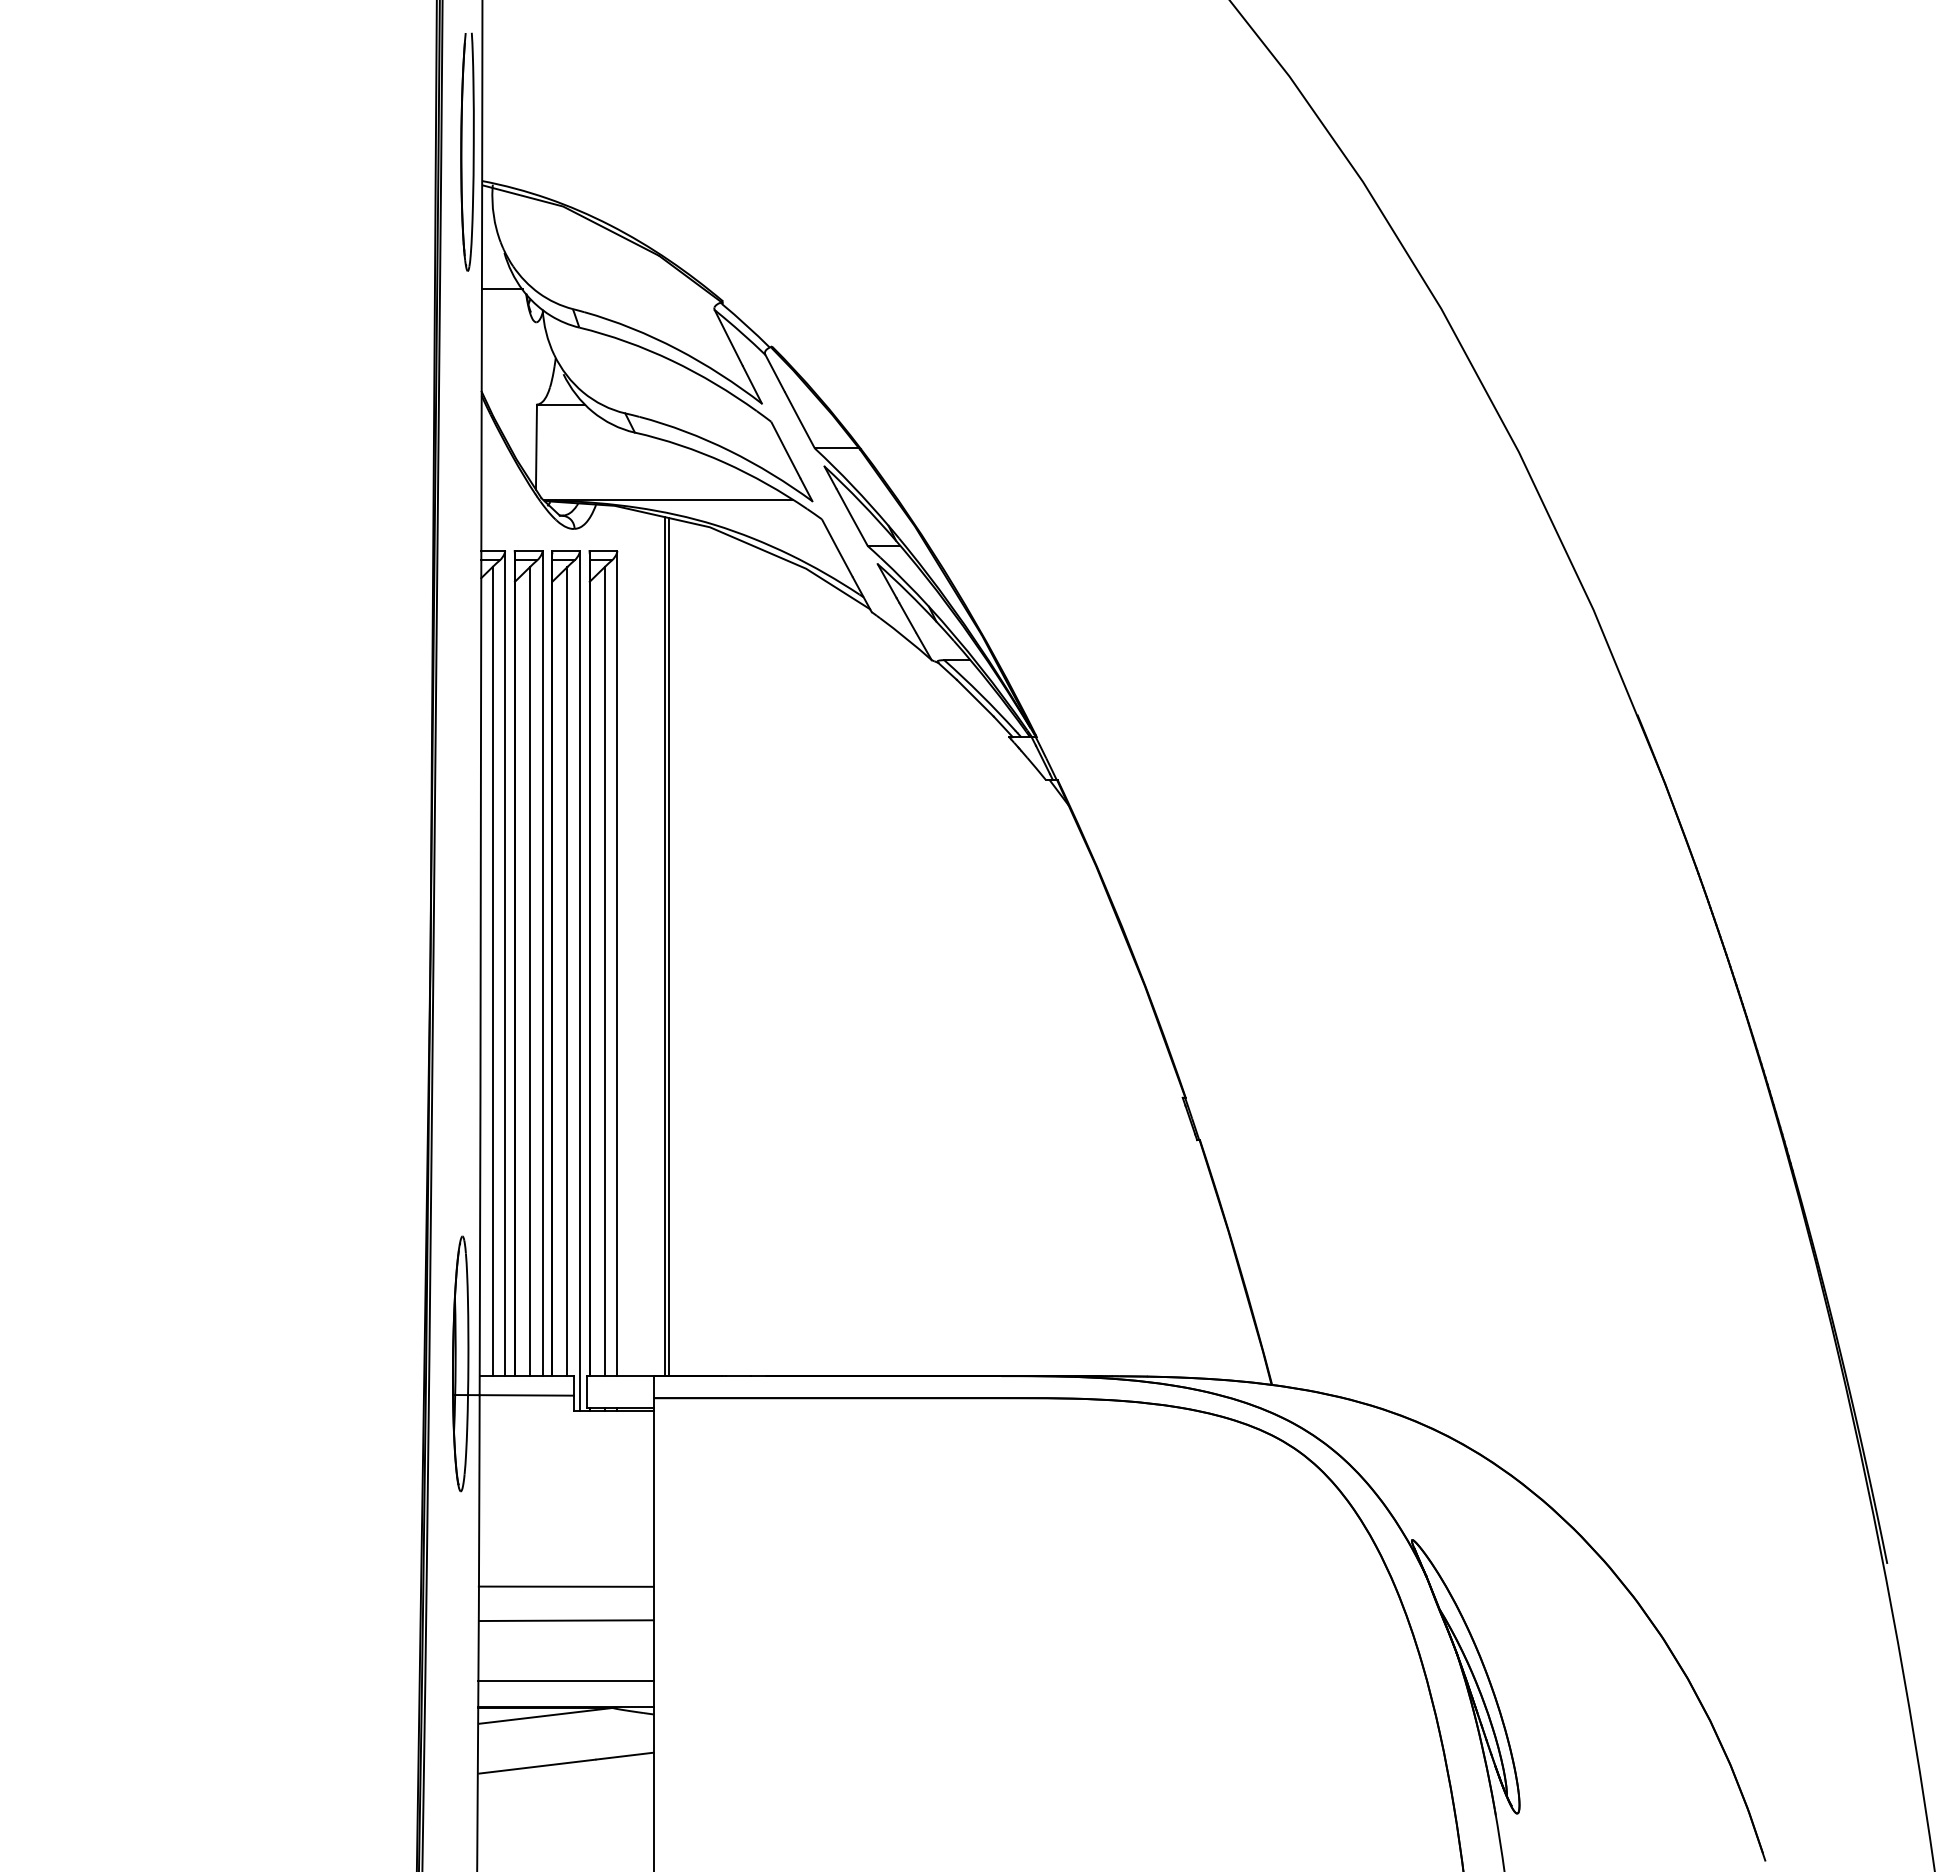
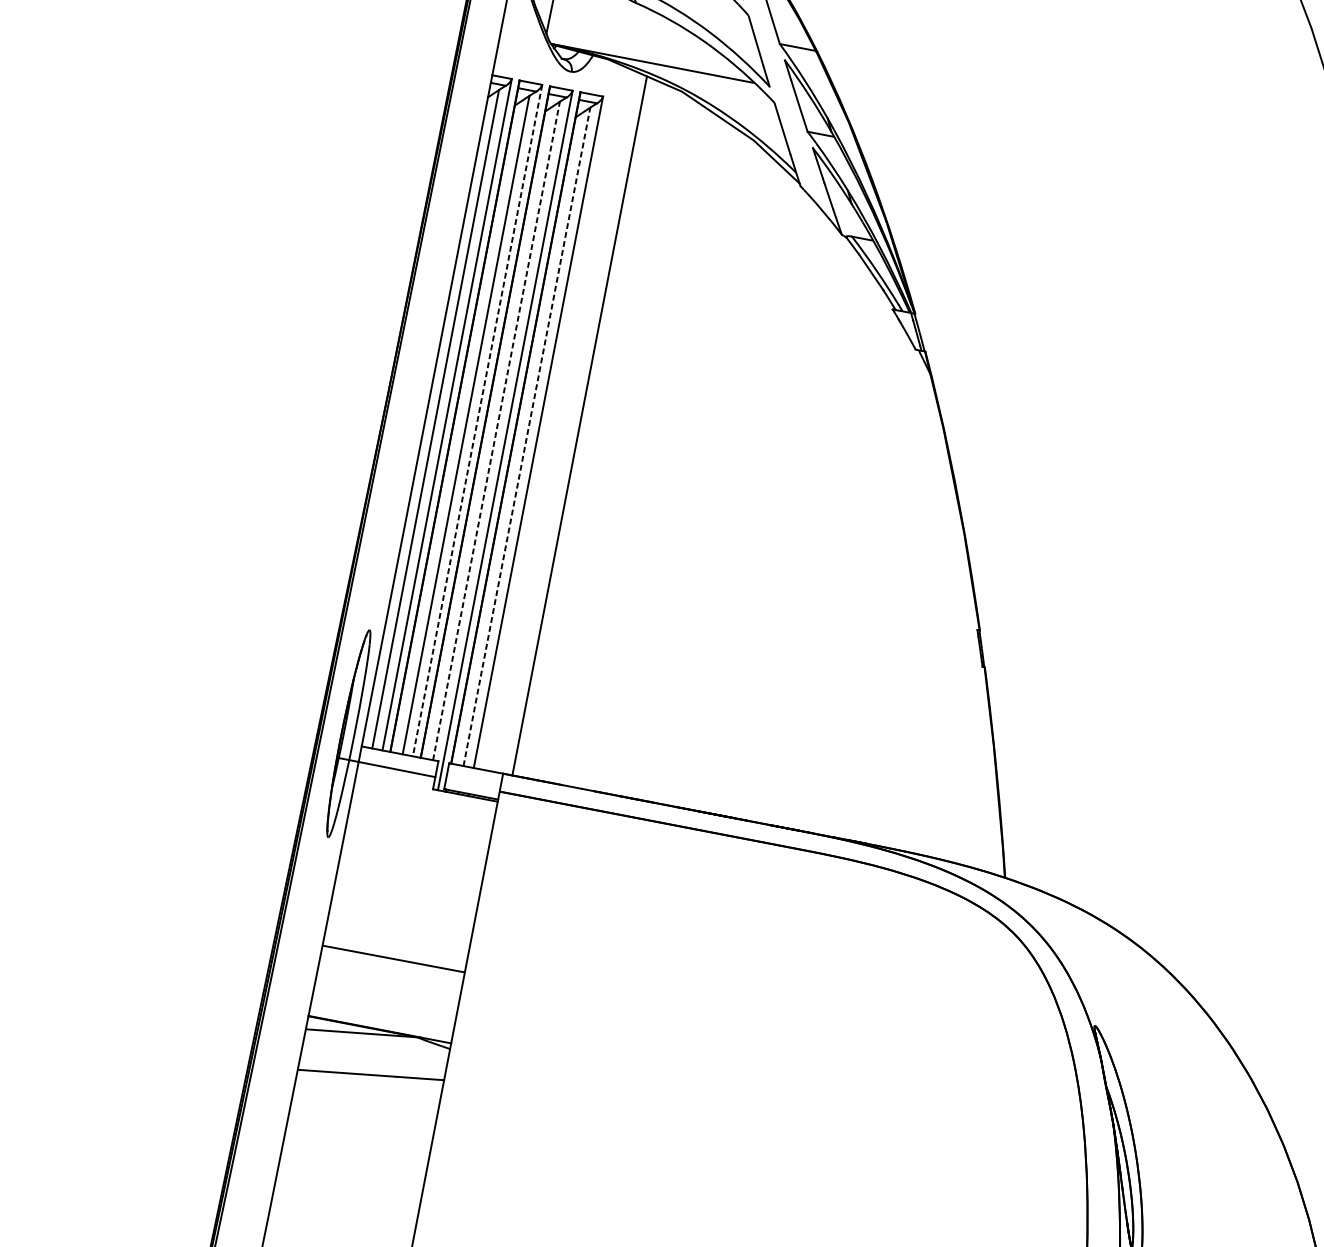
line: (668, 947) -> (582, 427), removed
line: (542, 963) -> (477, 420), solid -> dashed
line: (567, 971) -> (496, 430), solid -> dashed
line: (604, 971) -> (526, 436), solid -> dashed
line: (565, 1586) -> (398, 931), removed
line: (565, 1680) -> (383, 1007), removed

